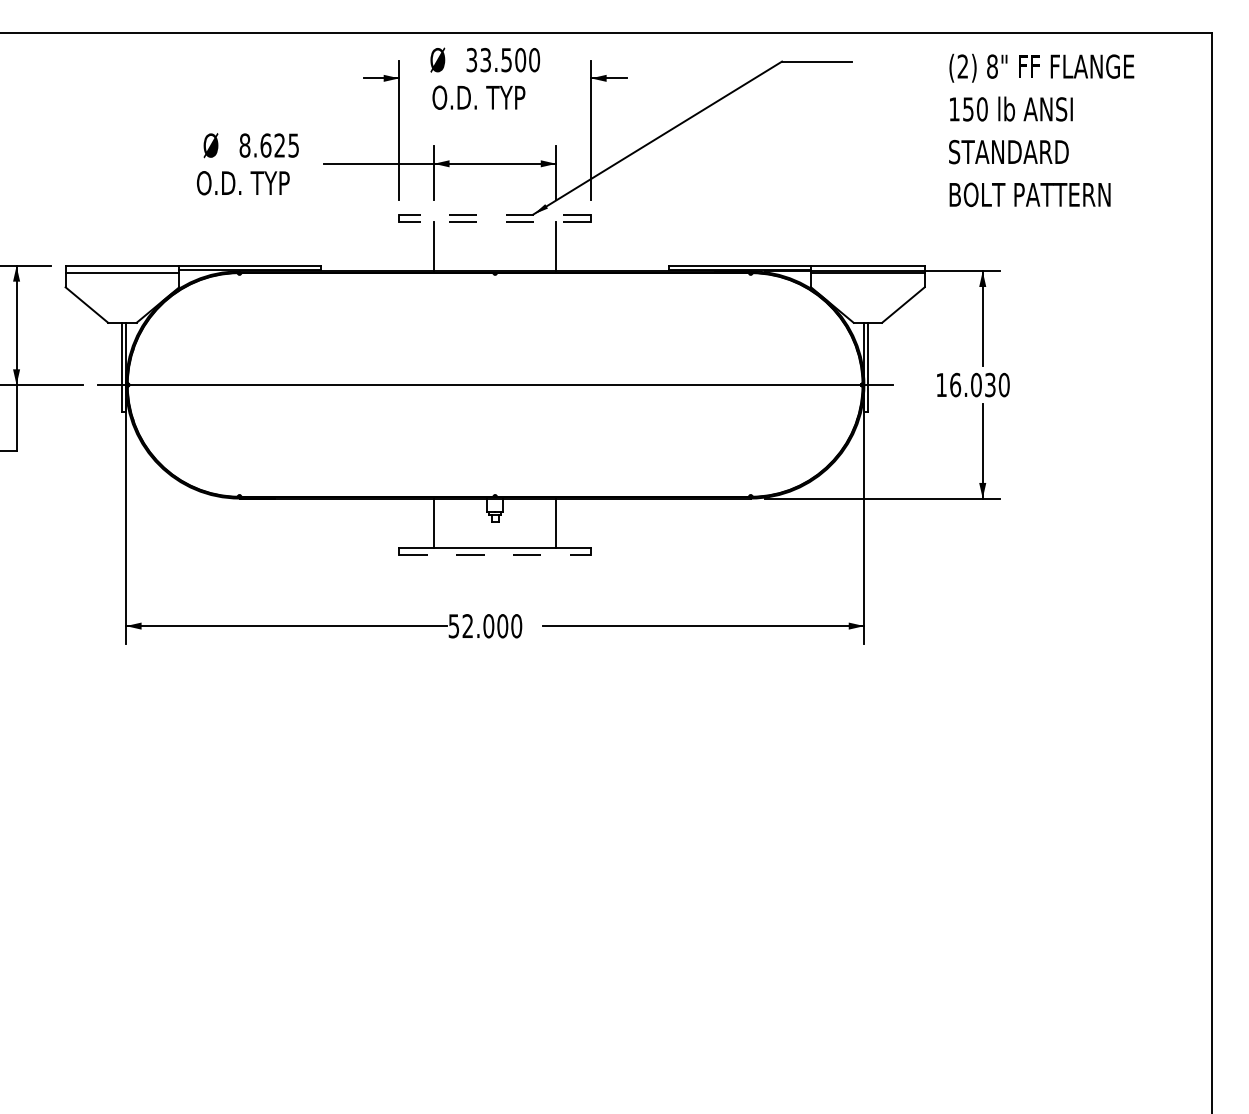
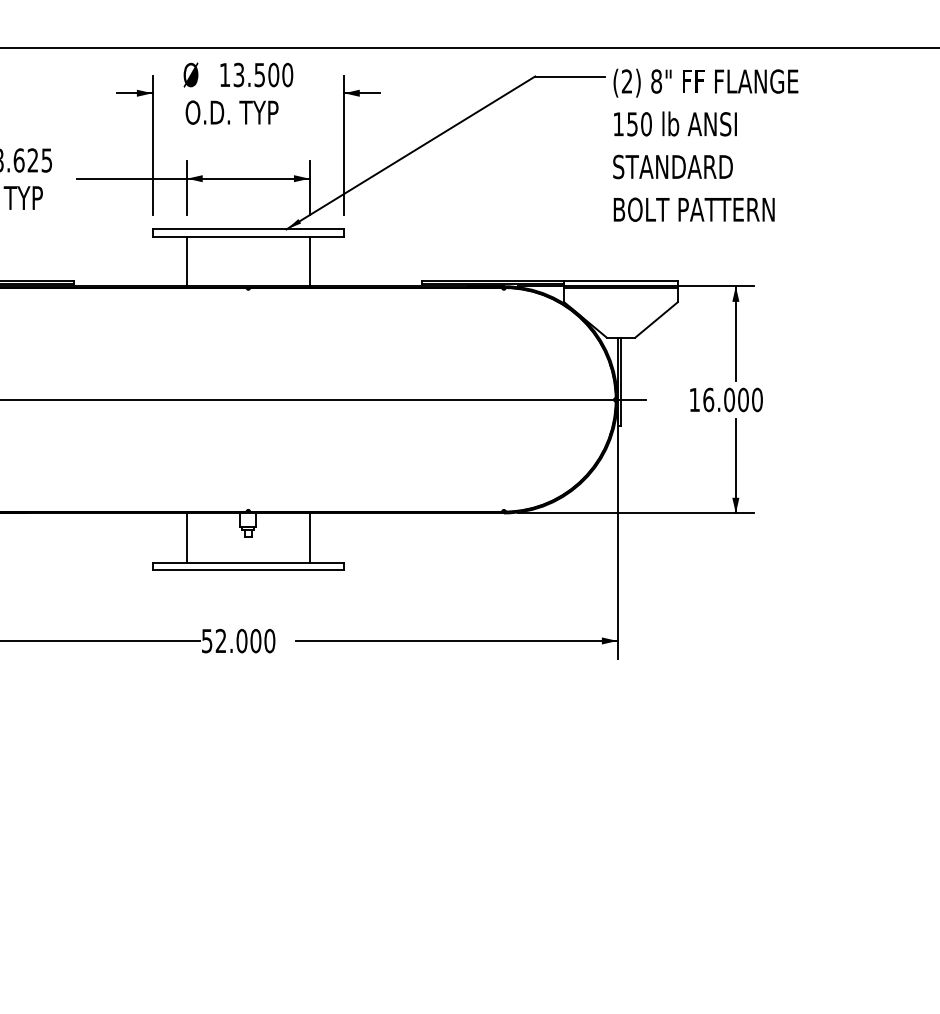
text: (471, 59) -> (224, 74), 33.500 -> 13.500
text: (1041, 129) -> (705, 144), moved
line: (495, 214) -> (248, 229), dashed -> solid
line: (495, 221) -> (248, 236), dashed -> solid
text: (990, 384) -> (743, 399), 16.030 -> 16.000
line: (495, 555) -> (248, 570), dashed -> solid

